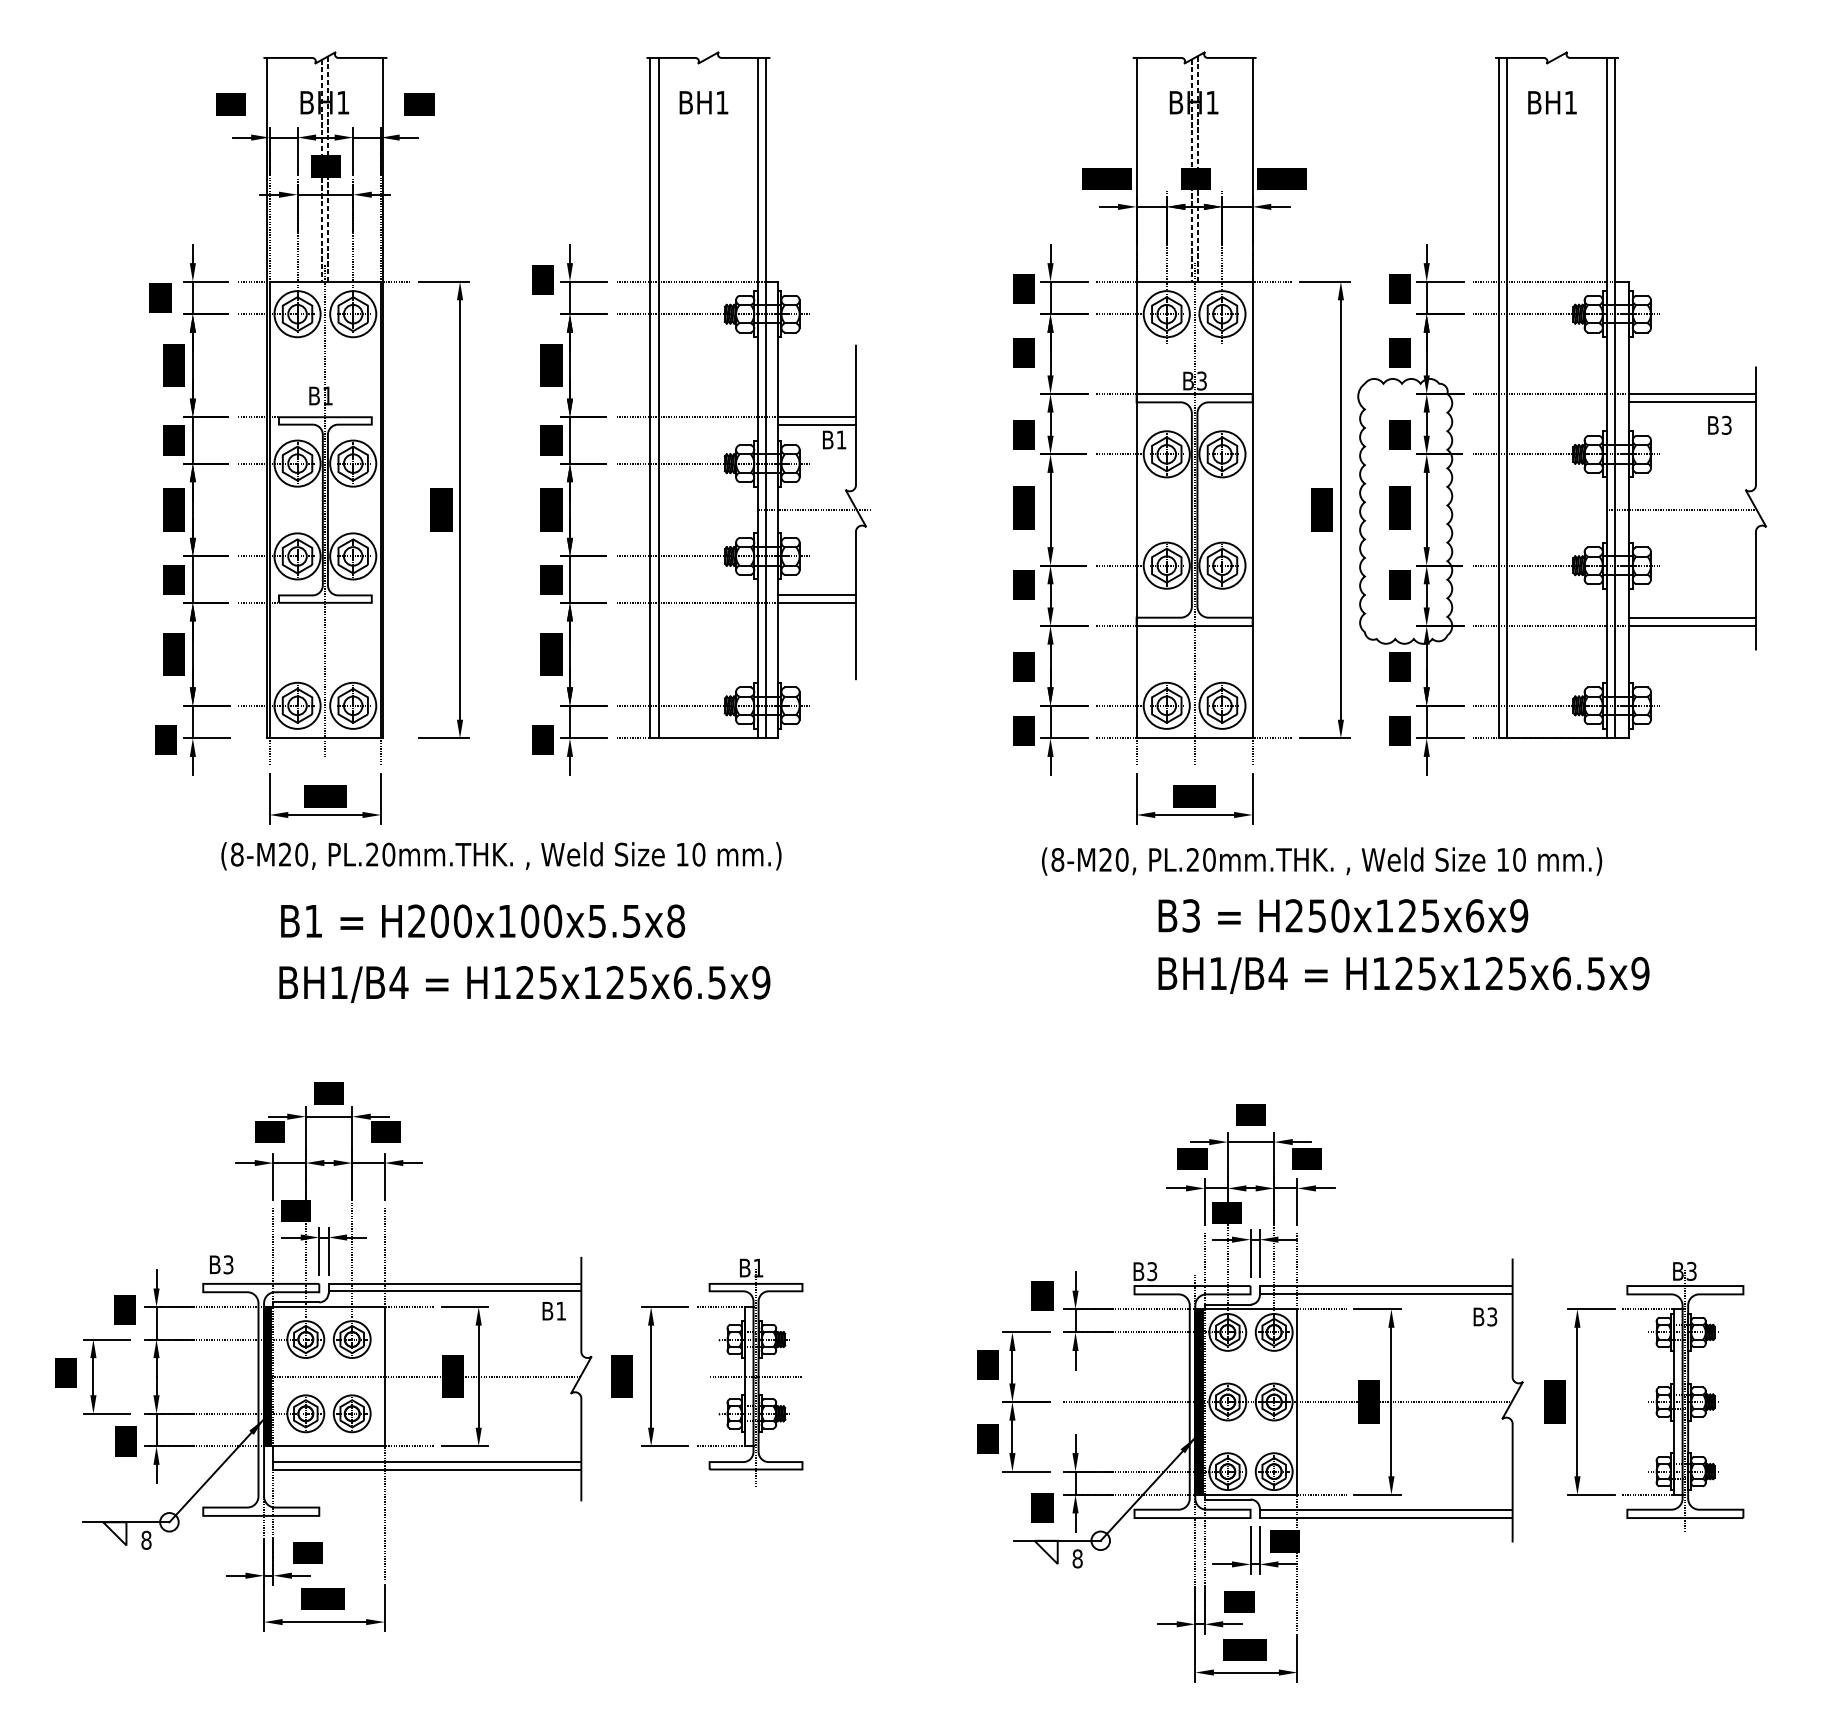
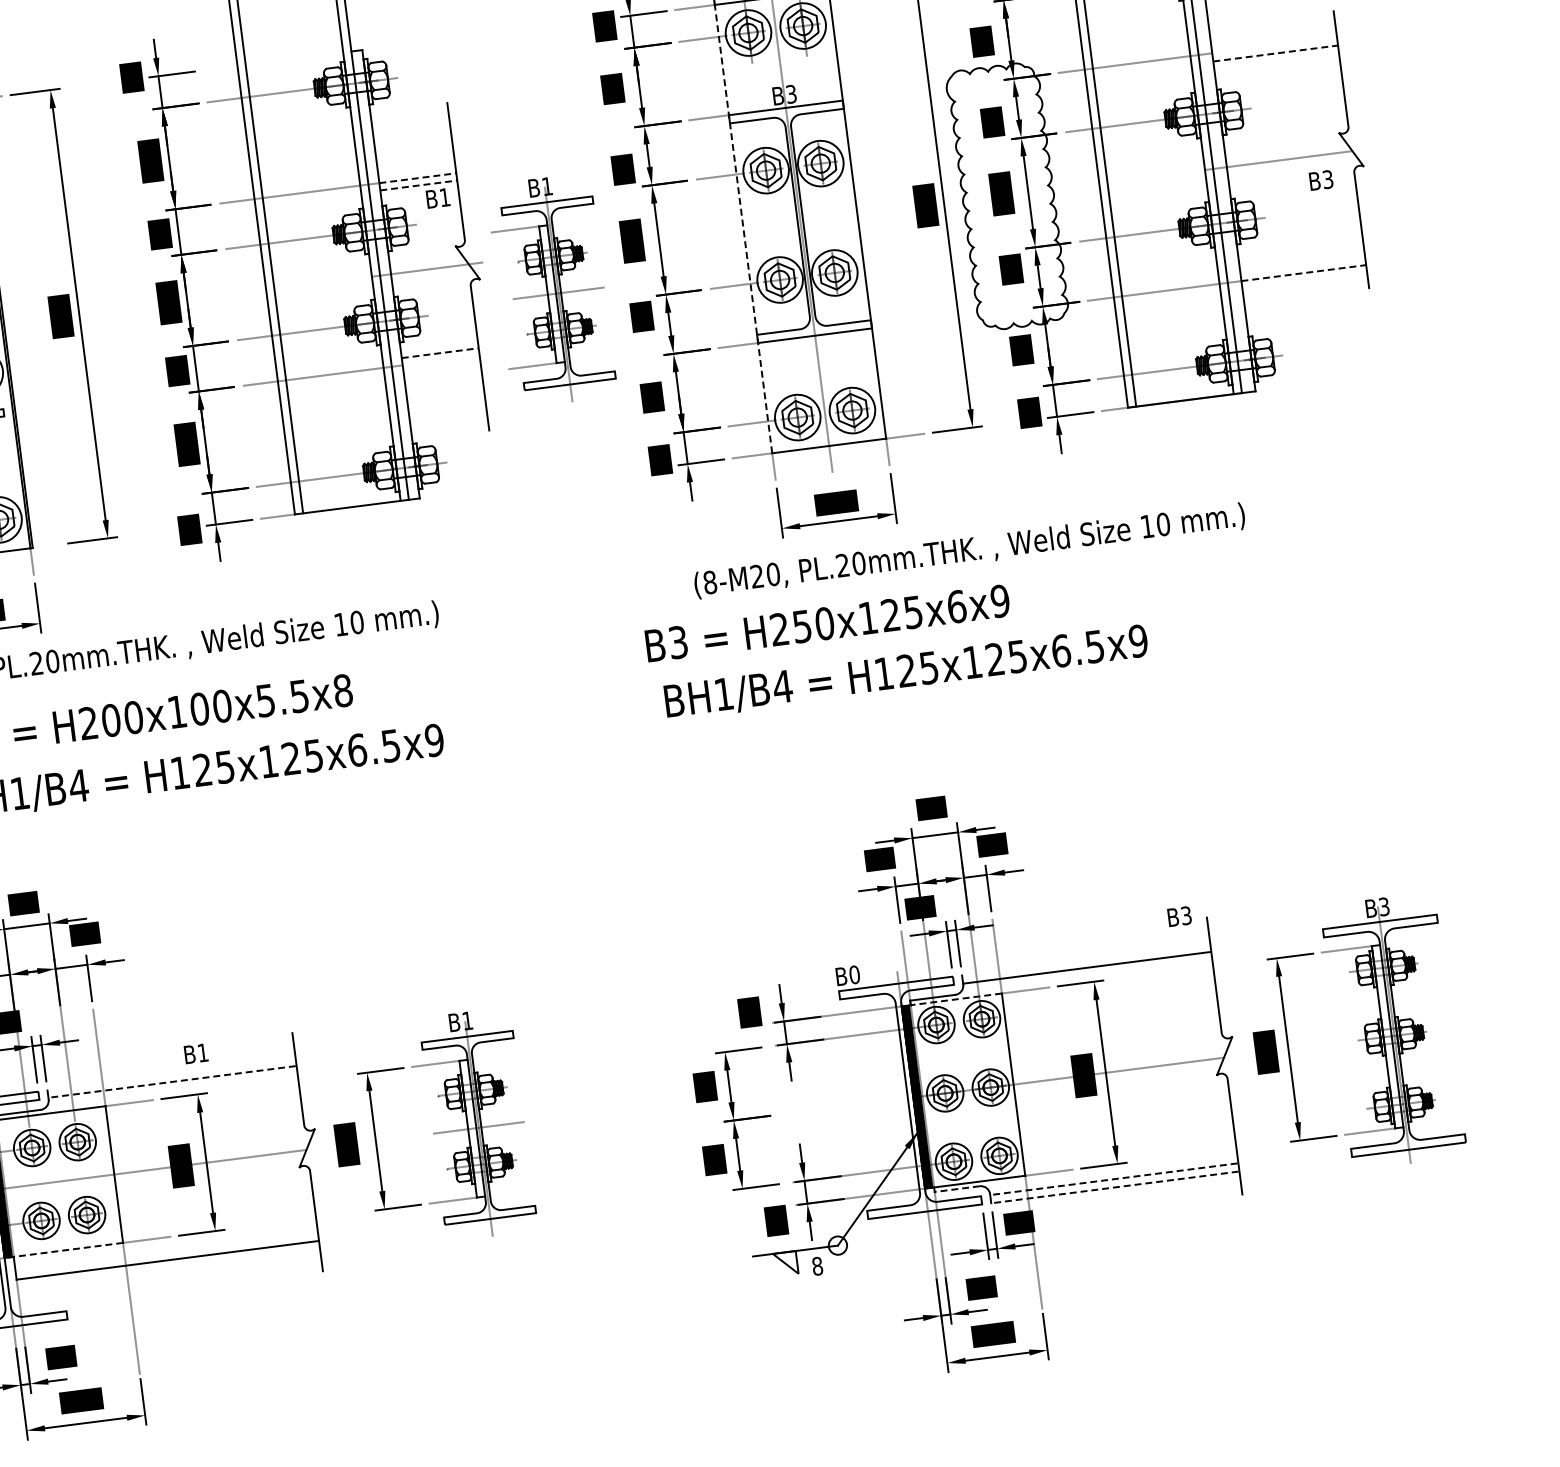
line: (690, 281) -> (276, 60), removed
line: (1691, 394) -> (1273, 45), removed
line: (1692, 402) -> (1275, 53), solid -> dashed
line: (817, 417) -> (418, 178), solid -> dashed
line: (817, 424) -> (419, 185), solid -> dashed
text: (1719, 424) -> (1320, 179), moved
line: (1136, 509) -> (743, 228), solid -> dashed
part: (937, 546) -> (552, 289), added
line: (817, 595) -> (440, 353), solid -> dashed
line: (816, 602) -> (440, 360), removed
line: (1691, 617) -> (1301, 264), removed
line: (1692, 626) -> (1303, 273), solid -> dashed
text: (1343, 915) -> (827, 622), moved
text: (1403, 974) -> (905, 671), moved
text: (1152, 1271) -> (854, 974), B3 -> B0
line: (454, 1283) -> (171, 1074), removed
line: (1385, 1286) -> (1085, 960), removed
line: (454, 1291) -> (172, 1082), solid -> dashed
line: (1245, 1309) -> (950, 1000), solid -> dashed
text: (553, 1311) -> (195, 1054), moved
text: (1485, 1316) -> (1179, 916), moved
line: (1129, 1402) -> (848, 1106), removed
line: (323, 1446) -> (63, 1250), solid -> dashed
line: (426, 1462) -> (166, 1253), removed
line: (1227, 1499) -> (957, 1189), solid -> dashed
line: (1385, 1509) -> (1113, 1179), solid -> dashed
line: (1385, 1518) -> (1114, 1187), solid -> dashed

